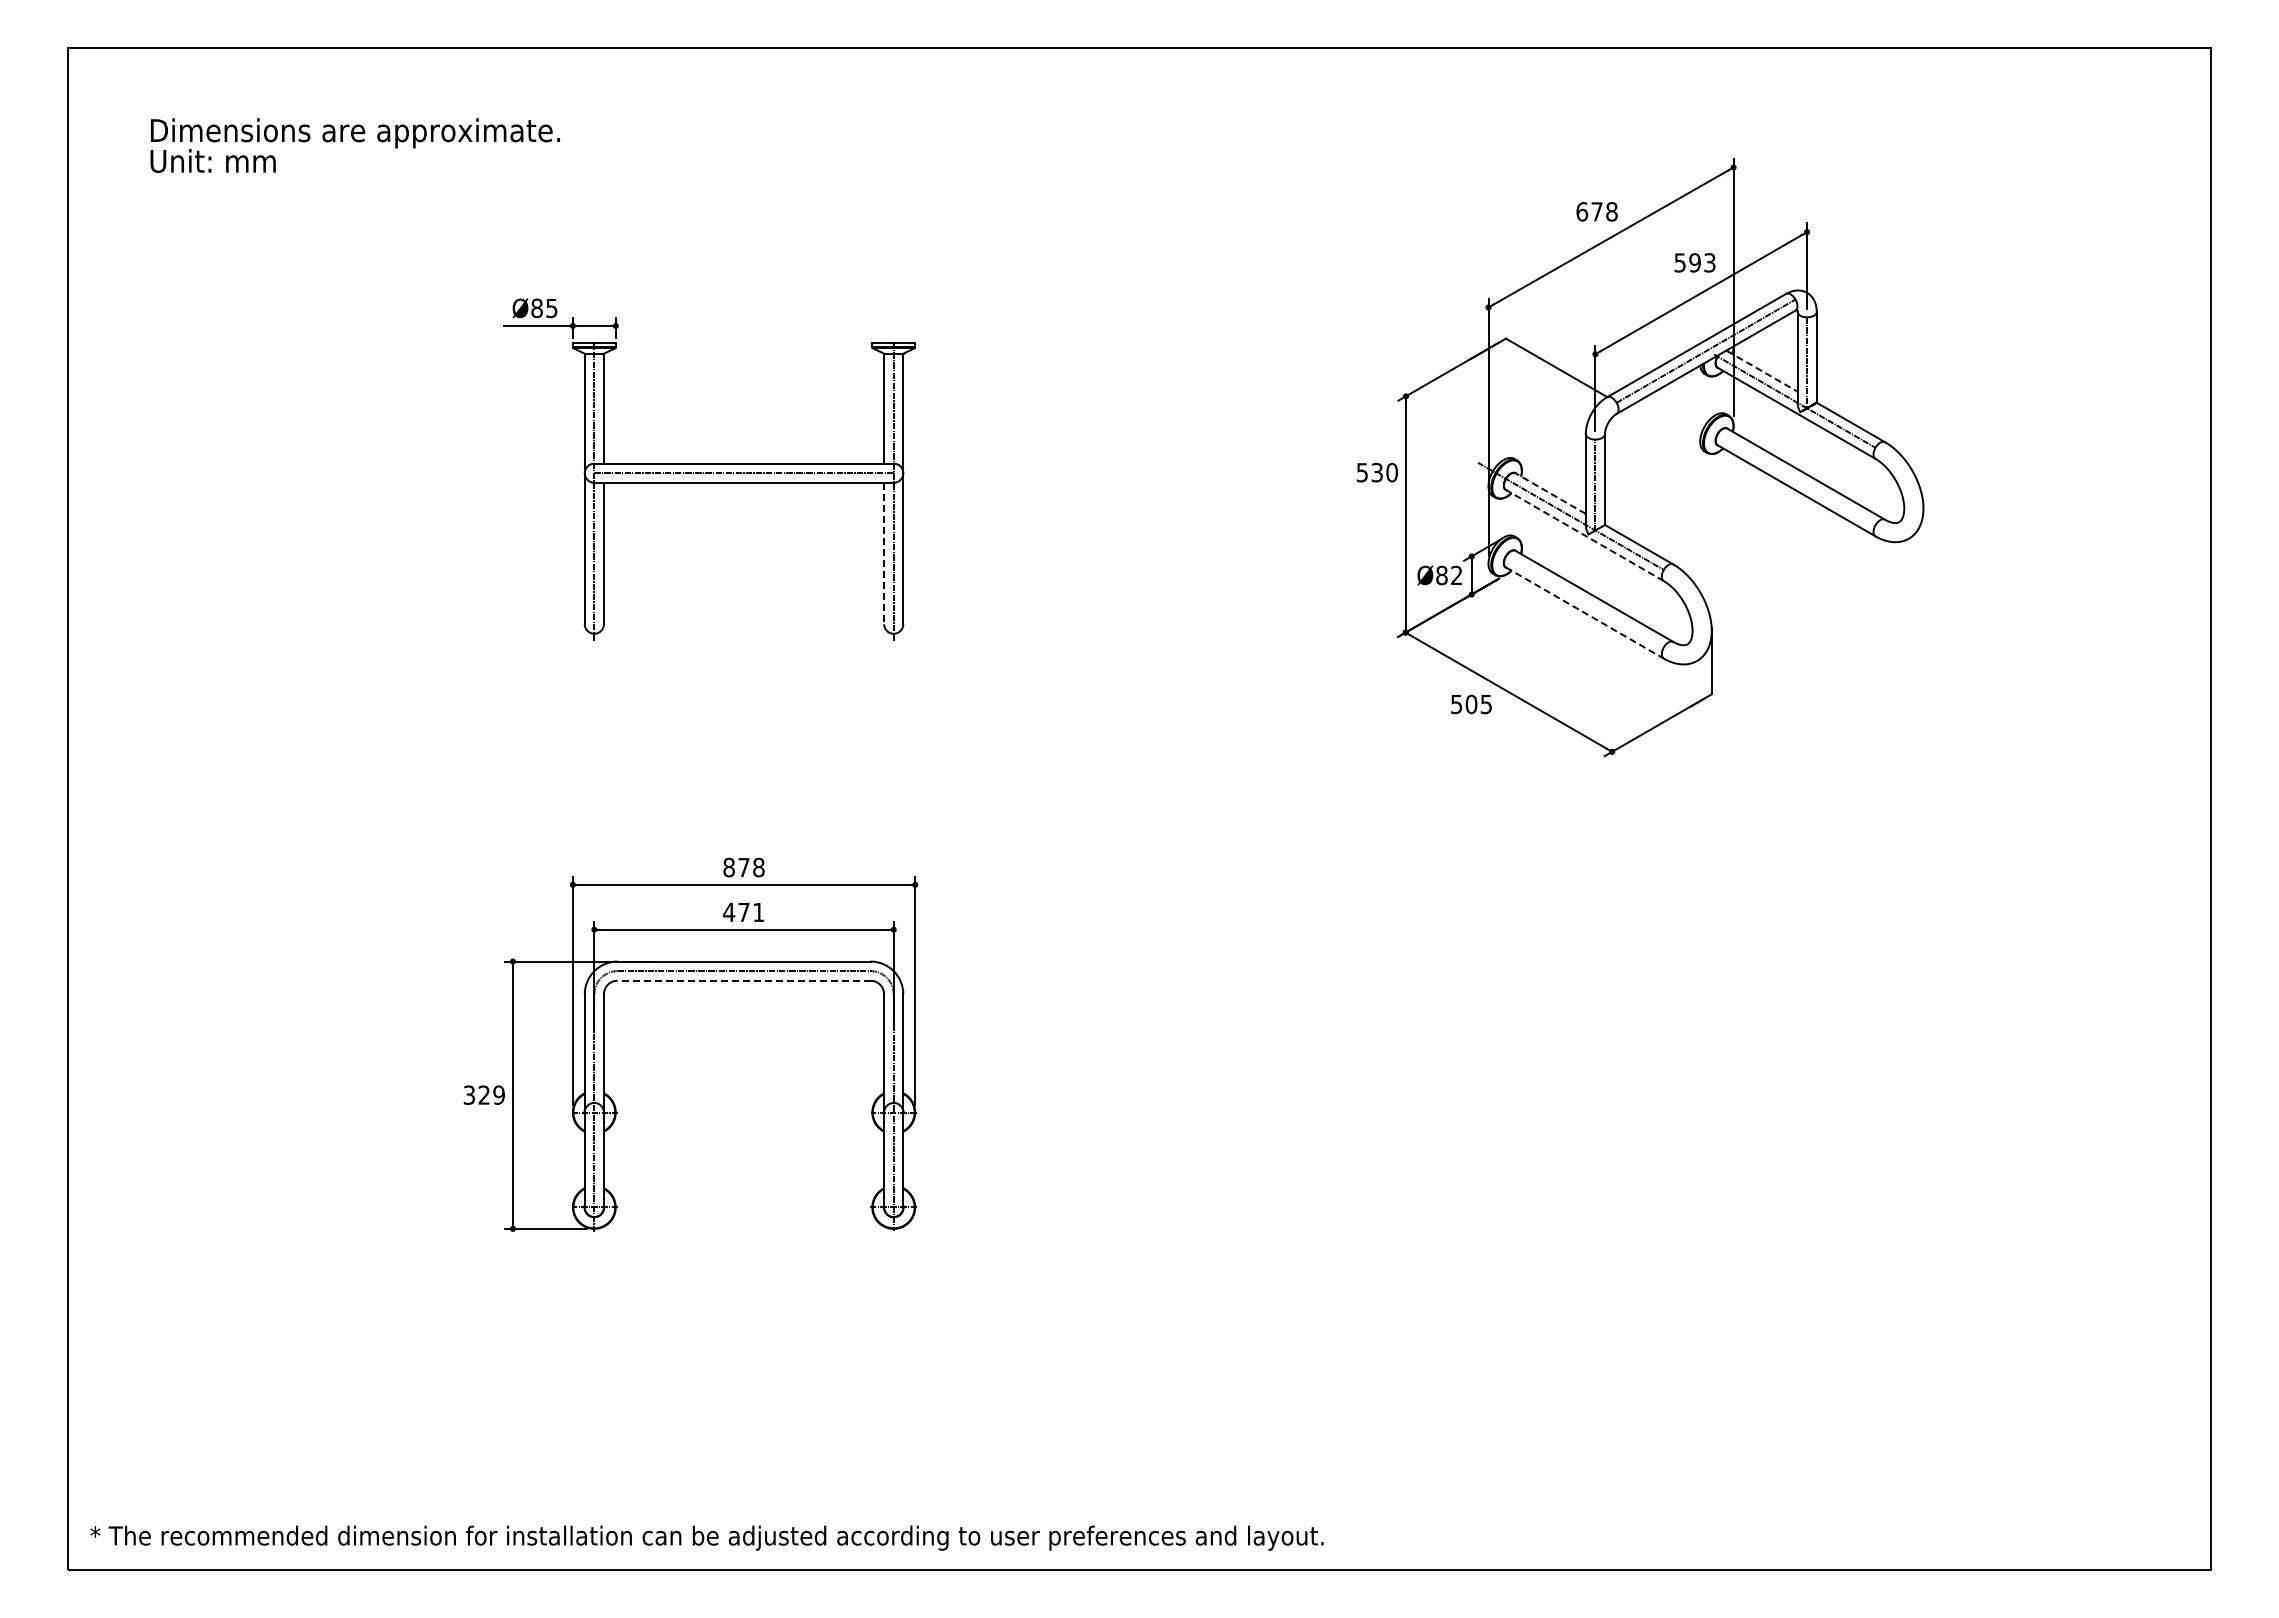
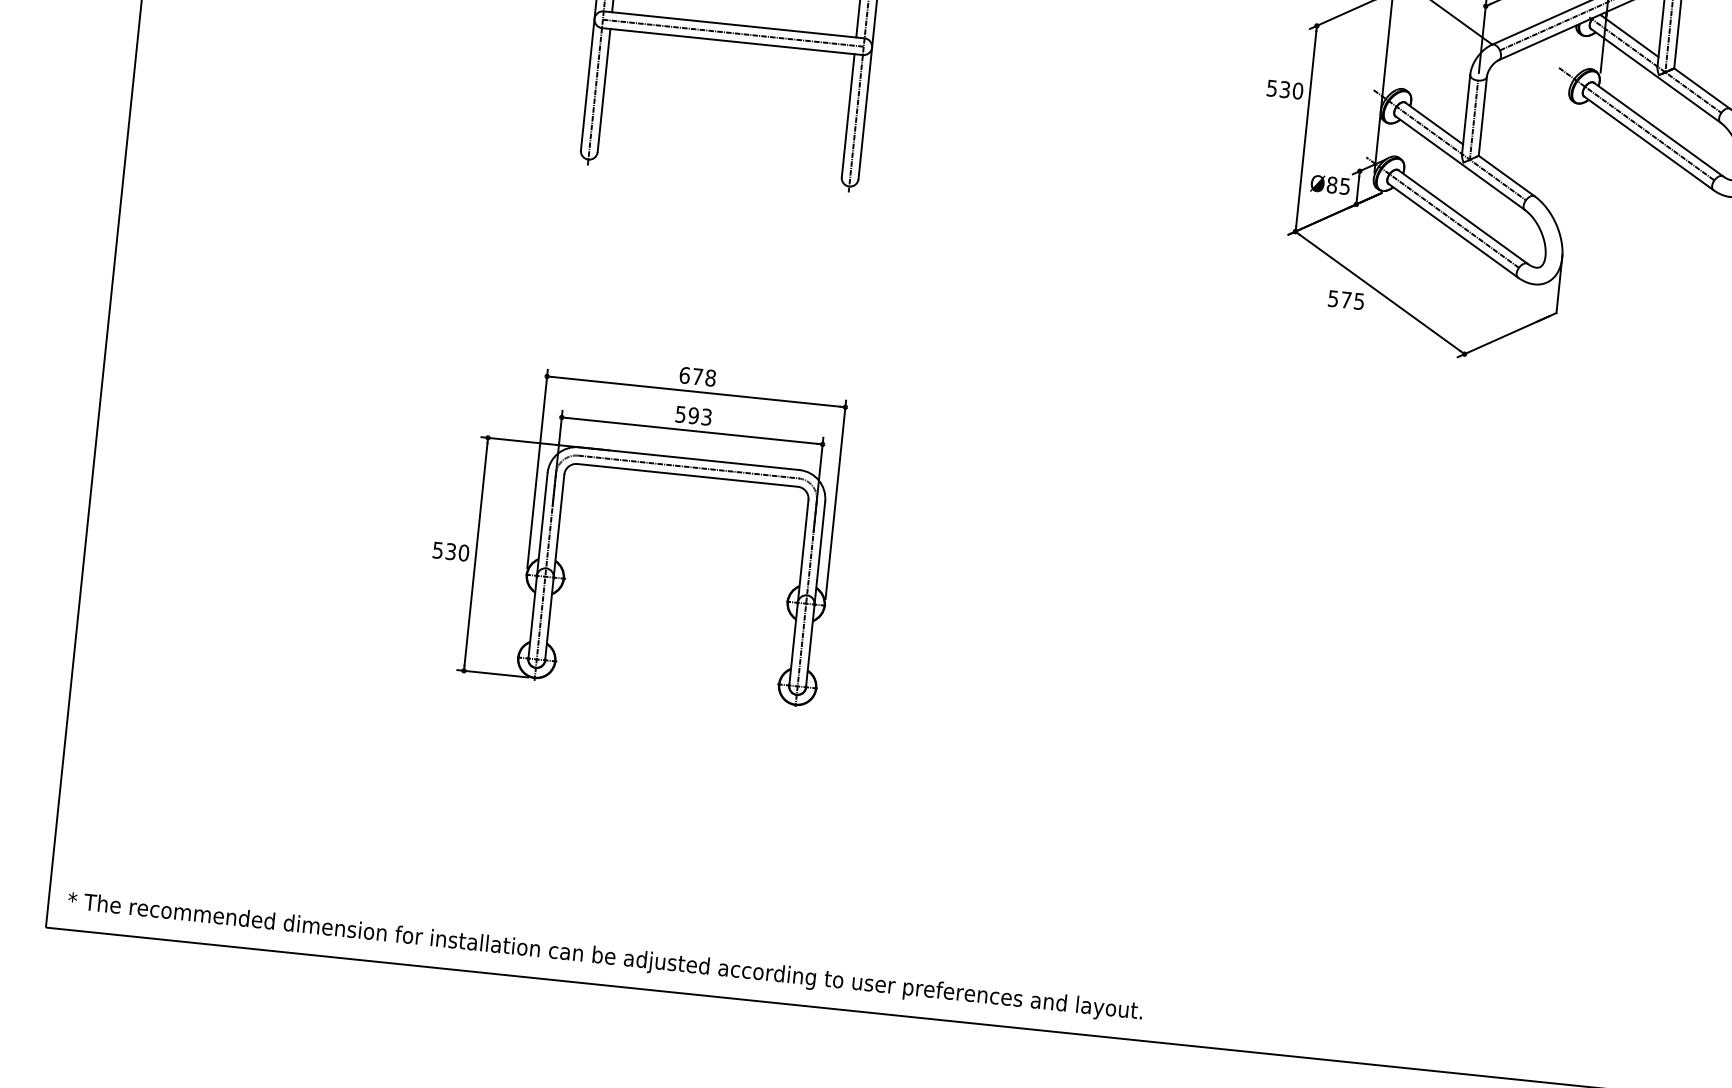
line: (1762, 371) -> (1629, 36), dashed -> solid
line: (1780, 470) -> (1636, 124), added
line: (1550, 493) -> (1434, 123), dashed -> solid
line: (1584, 535) -> (1459, 163), dashed -> solid
line: (884, 553) -> (848, 115), dashed -> solid
text: (1456, 575) -> (1344, 186), Ø82 -> Ø85
line: (1570, 593) -> (1442, 212), added
line: (1585, 613) -> (1453, 231), dashed -> solid
text: (1471, 704) -> (1346, 300), 505 -> 575
text: (729, 867) -> (685, 375), 878 -> 678
text: (743, 912) -> (693, 415), 471 -> 593
line: (743, 980) -> (687, 475), dashed -> solid
text: (484, 1094) -> (451, 551), 329 -> 530

